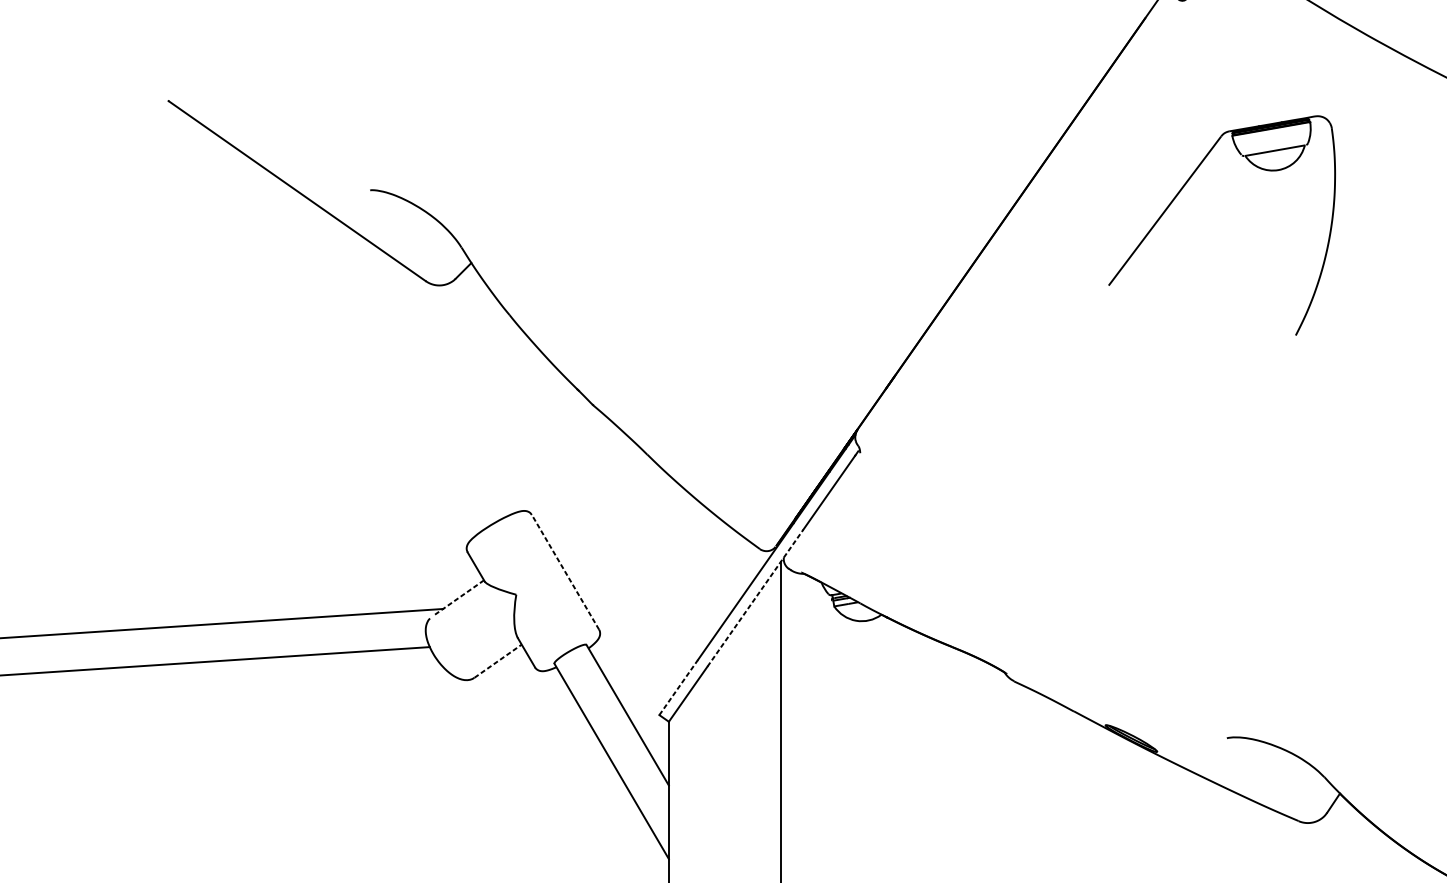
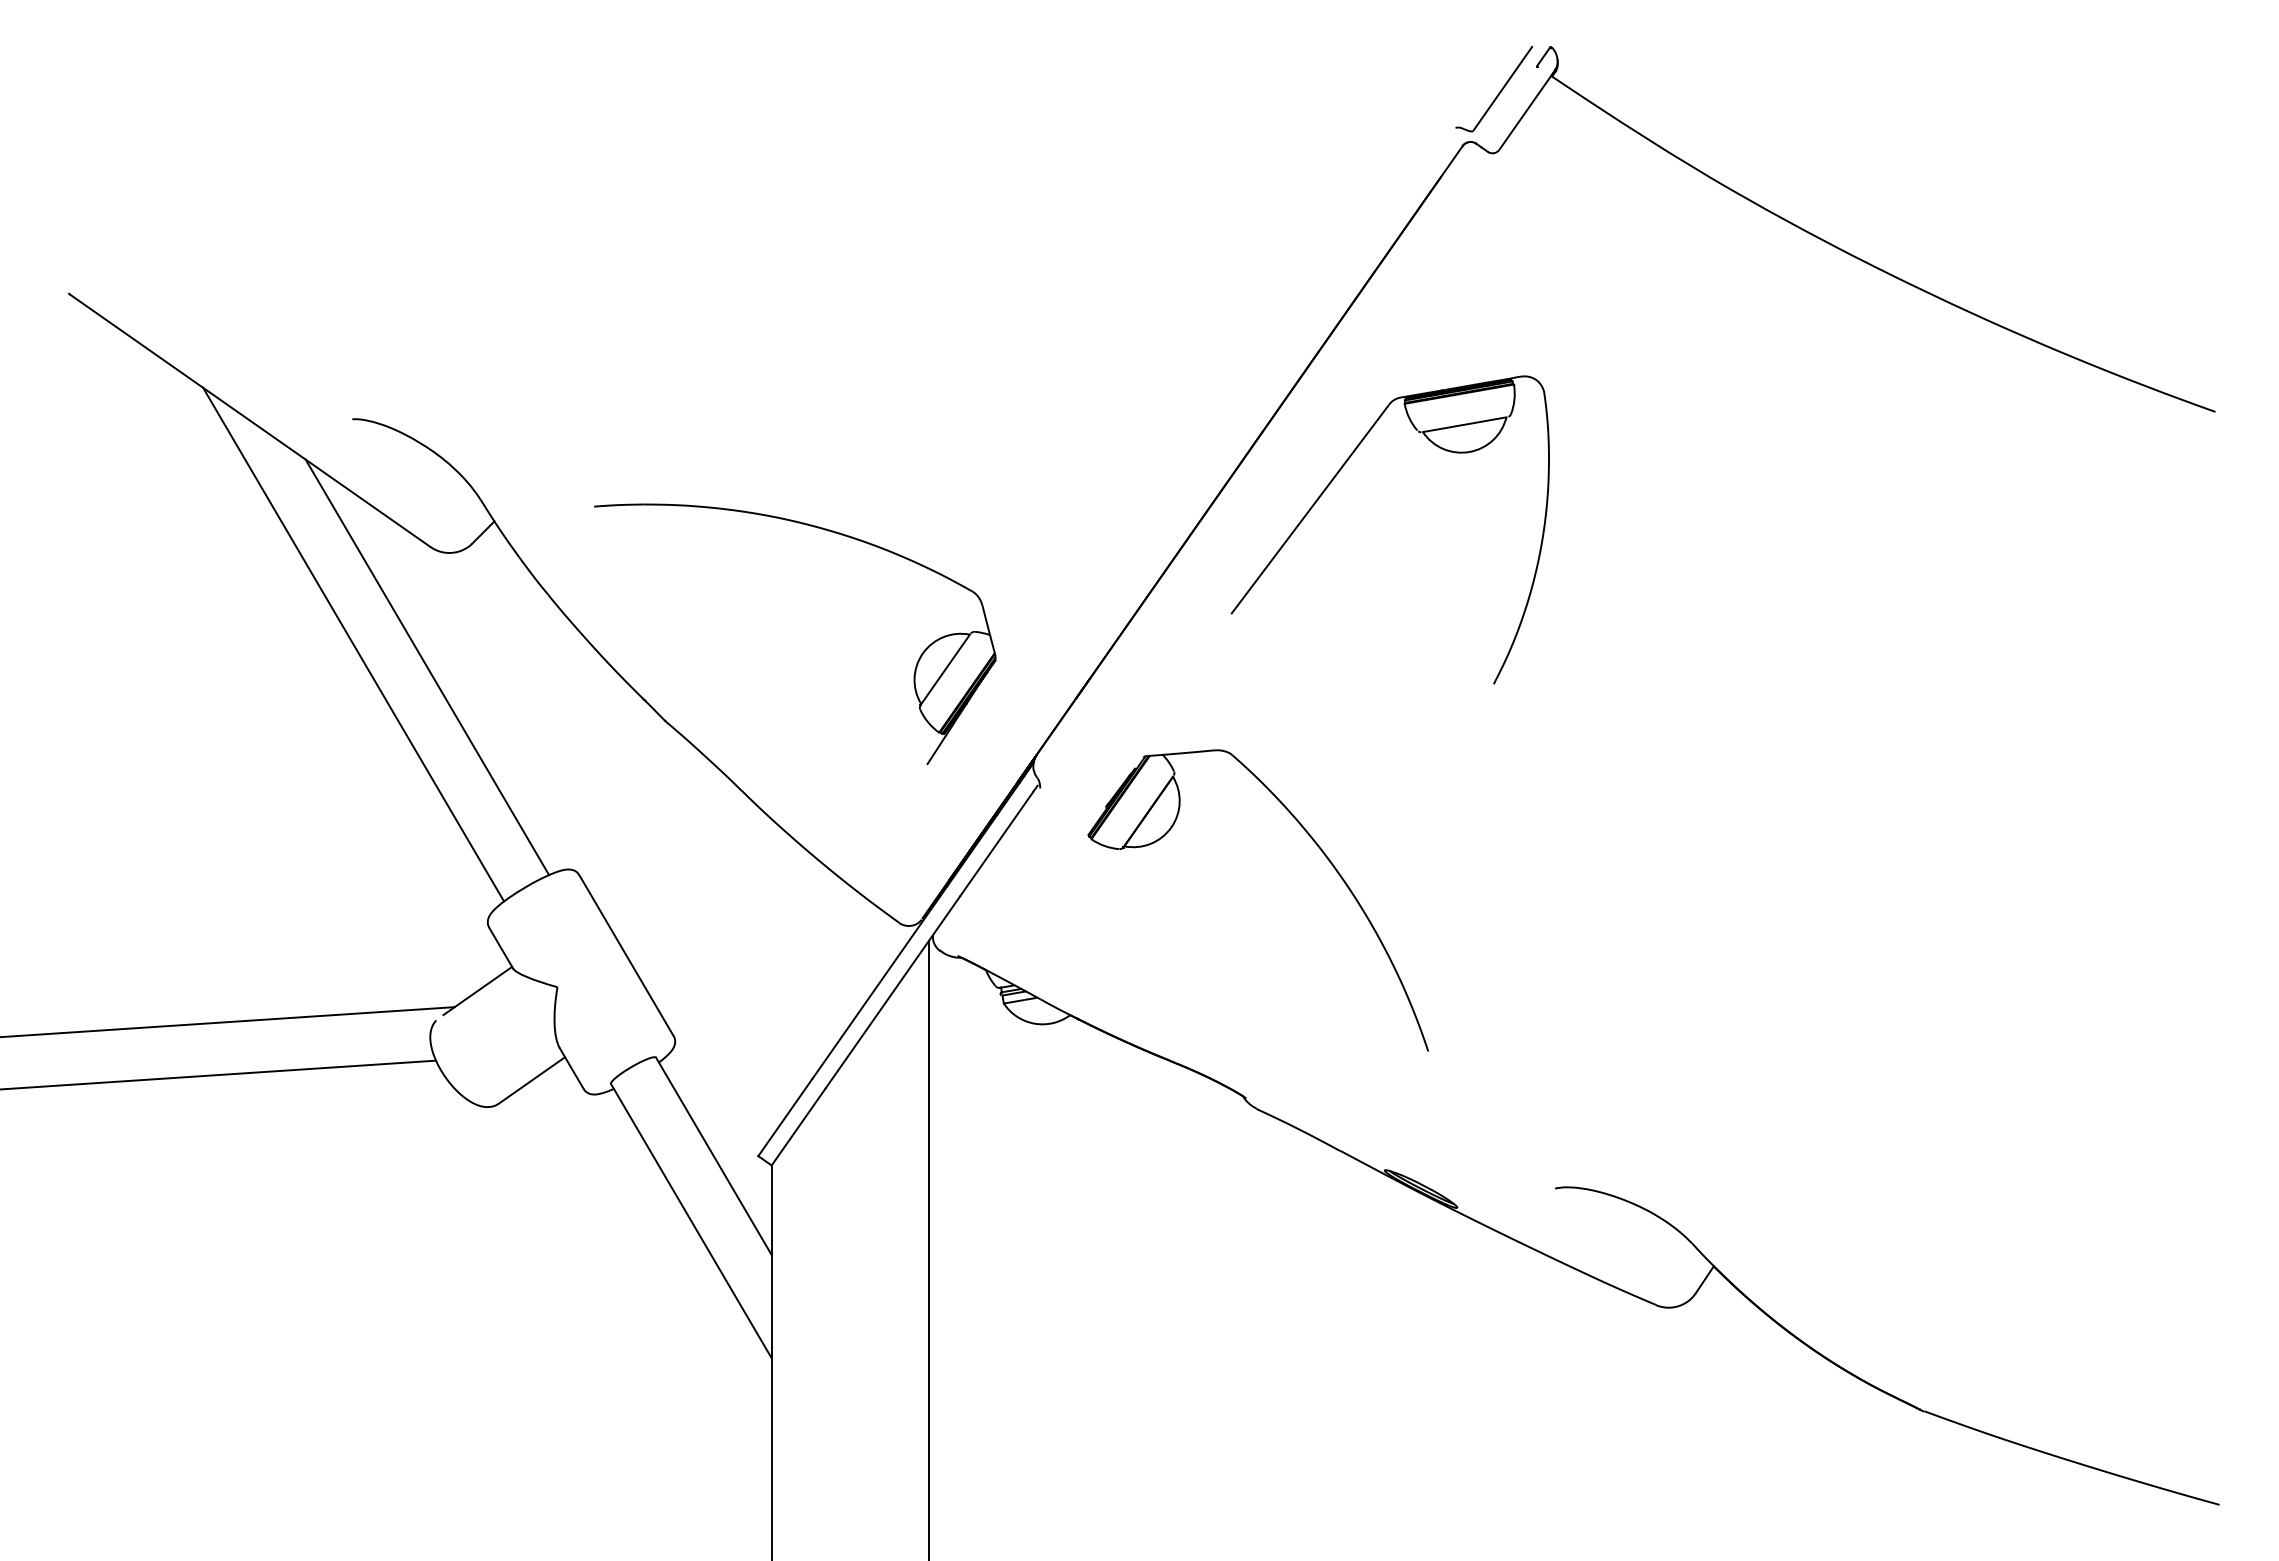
part: (1179, 193) -> (1330, 484), moved
part: (706, 269) -> (824, 530), added
line: (371, 350) -> (353, 644), added
line: (423, 367) -> (427, 667), added
part: (1059, 496) -> (1319, 849), added
line: (565, 572) -> (626, 955), dashed -> solid
line: (459, 597) -> (477, 990), dashed -> solid
line: (755, 597) -> (893, 991), dashed -> solid
line: (498, 661) -> (532, 1080), dashed -> solid
line: (678, 687) -> (785, 1117), dashed -> solid

